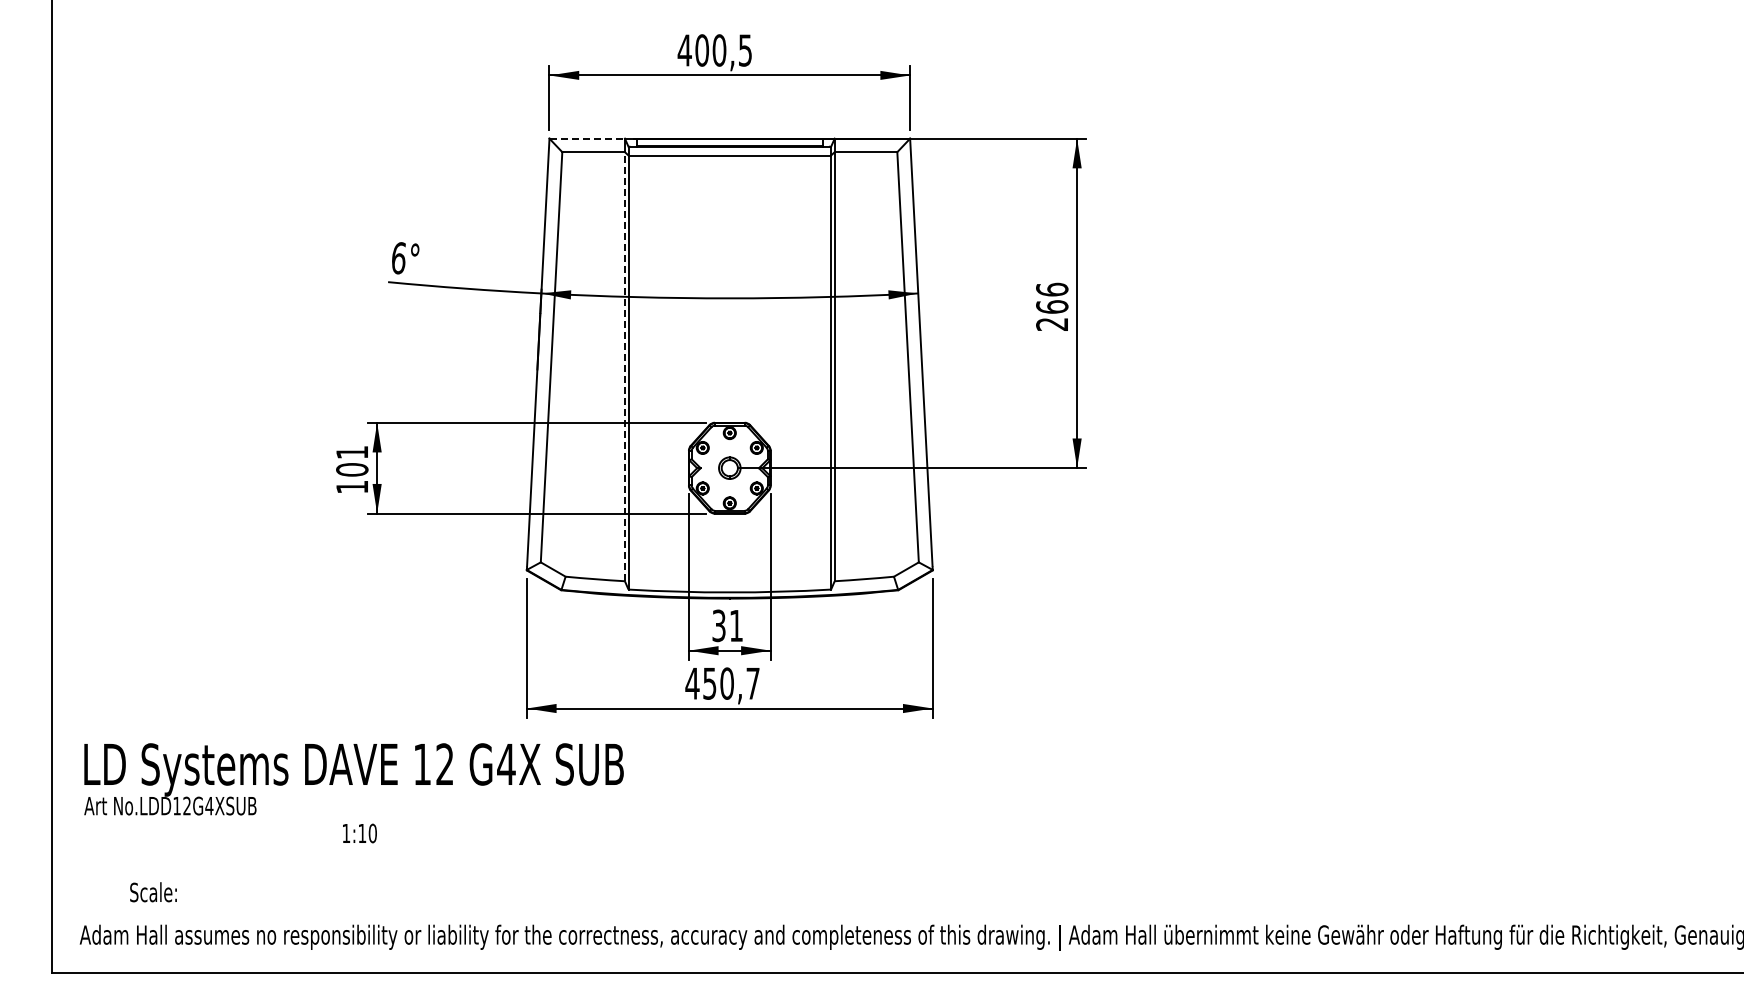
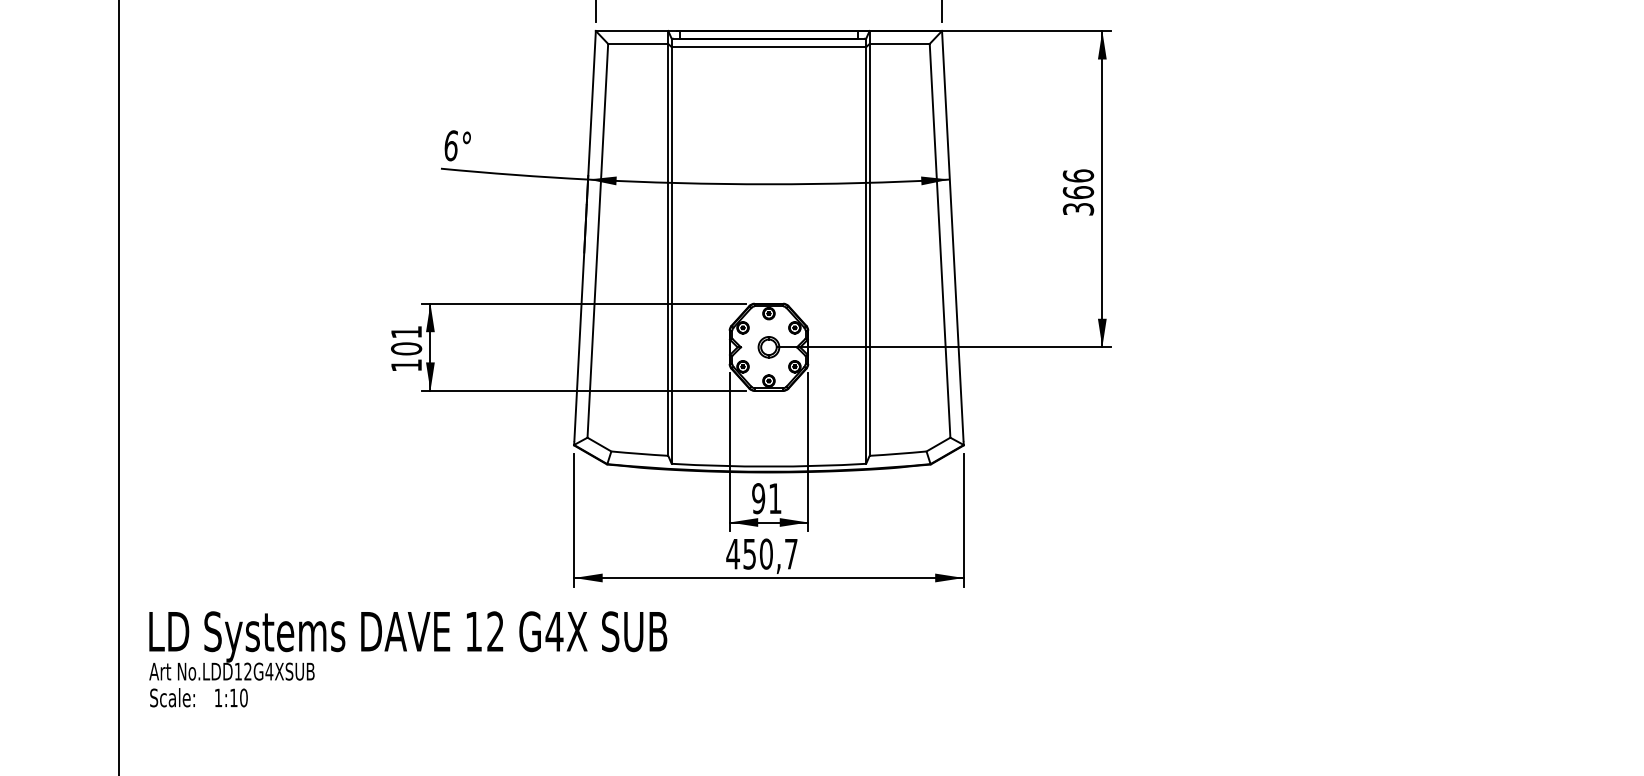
line: (587, 138) -> (632, 30), dashed -> solid
text: (1052, 324) -> (1078, 209), 266 -> 366
line: (624, 366) -> (667, 249), dashed -> solid
text: (718, 625) -> (758, 498), 31 -> 91
text: (359, 833) -> (231, 697), moved
text: (153, 892) -> (172, 697), moved

